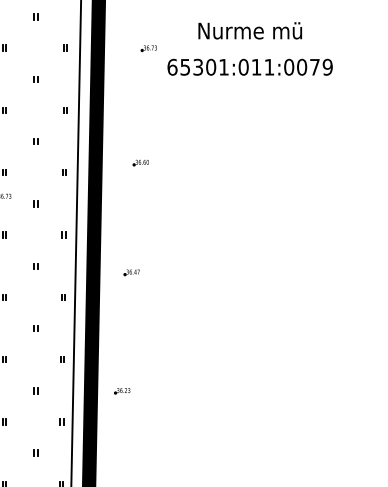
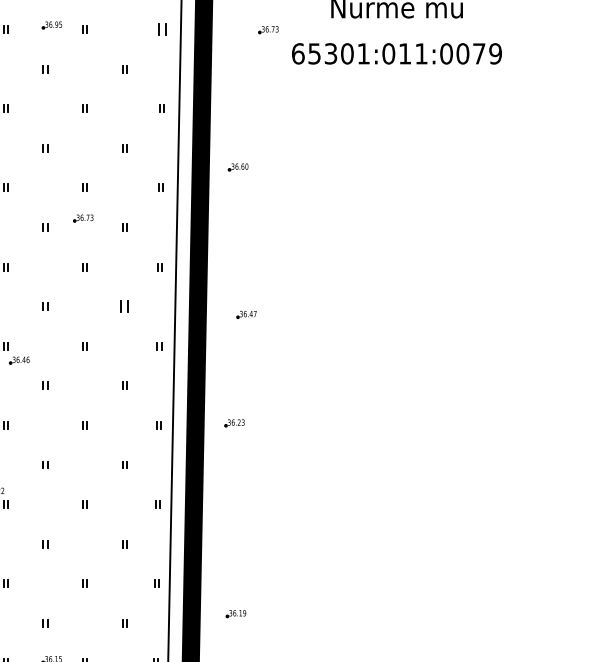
part: (65, 48) -> (162, 29), size x1.6
part: (140, 163) -> (237, 167), moved
part: (35, 266) -> (124, 306), size x1.6
part: (122, 391) -> (234, 423), moved

